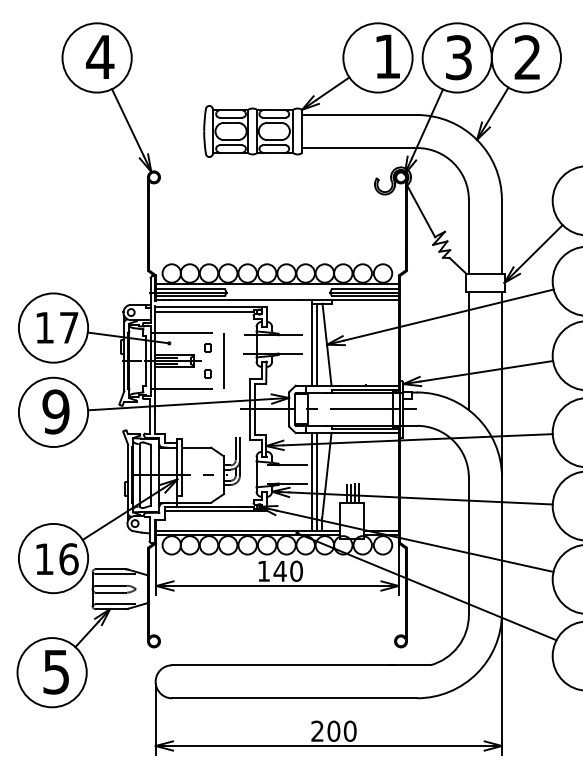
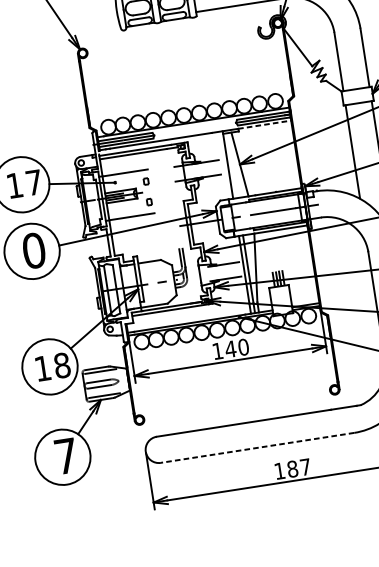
line: (365, 300) -> (264, 124), solid -> dashed
line: (317, 344) -> (232, 165), removed
line: (223, 360) -> (160, 189), removed
text: (55, 411) -> (33, 250), 9 -> 0
text: (68, 559) -> (61, 365), 16 -> 18
text: (55, 672) -> (65, 456), 5 -> 7
line: (294, 698) -> (257, 448), solid -> dashed
text: (333, 730) -> (292, 468), 200 -> 187

